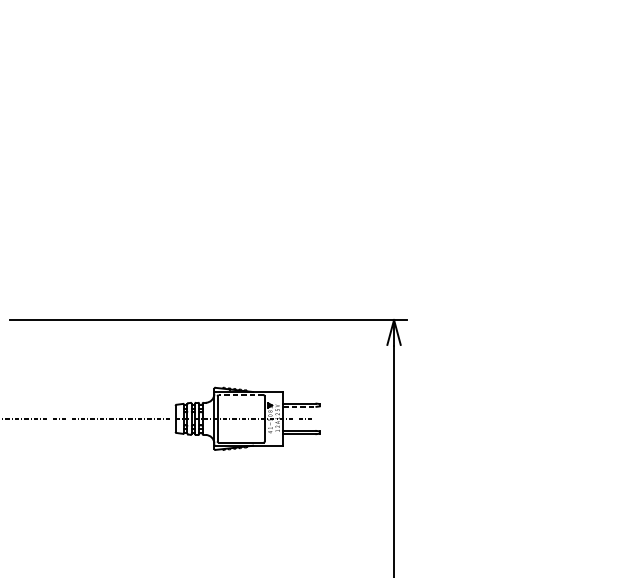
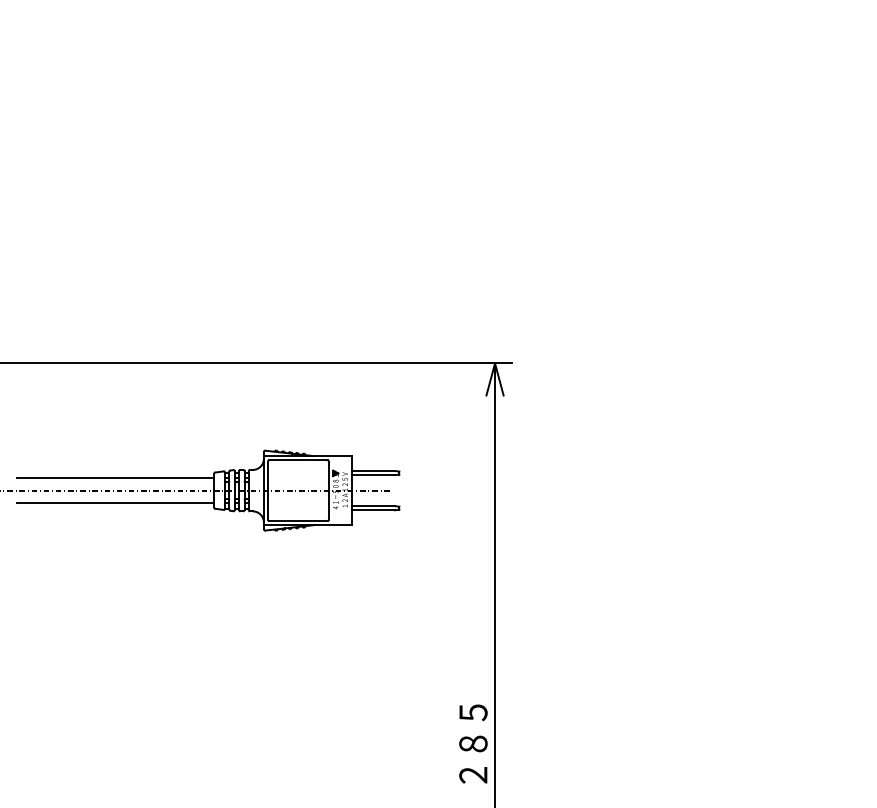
line: (240, 395) -> (297, 460), dashed -> solid
line: (300, 407) -> (374, 475), dashed -> solid
line: (98, 409) -> (115, 478), added
line: (98, 428) -> (115, 503), added

